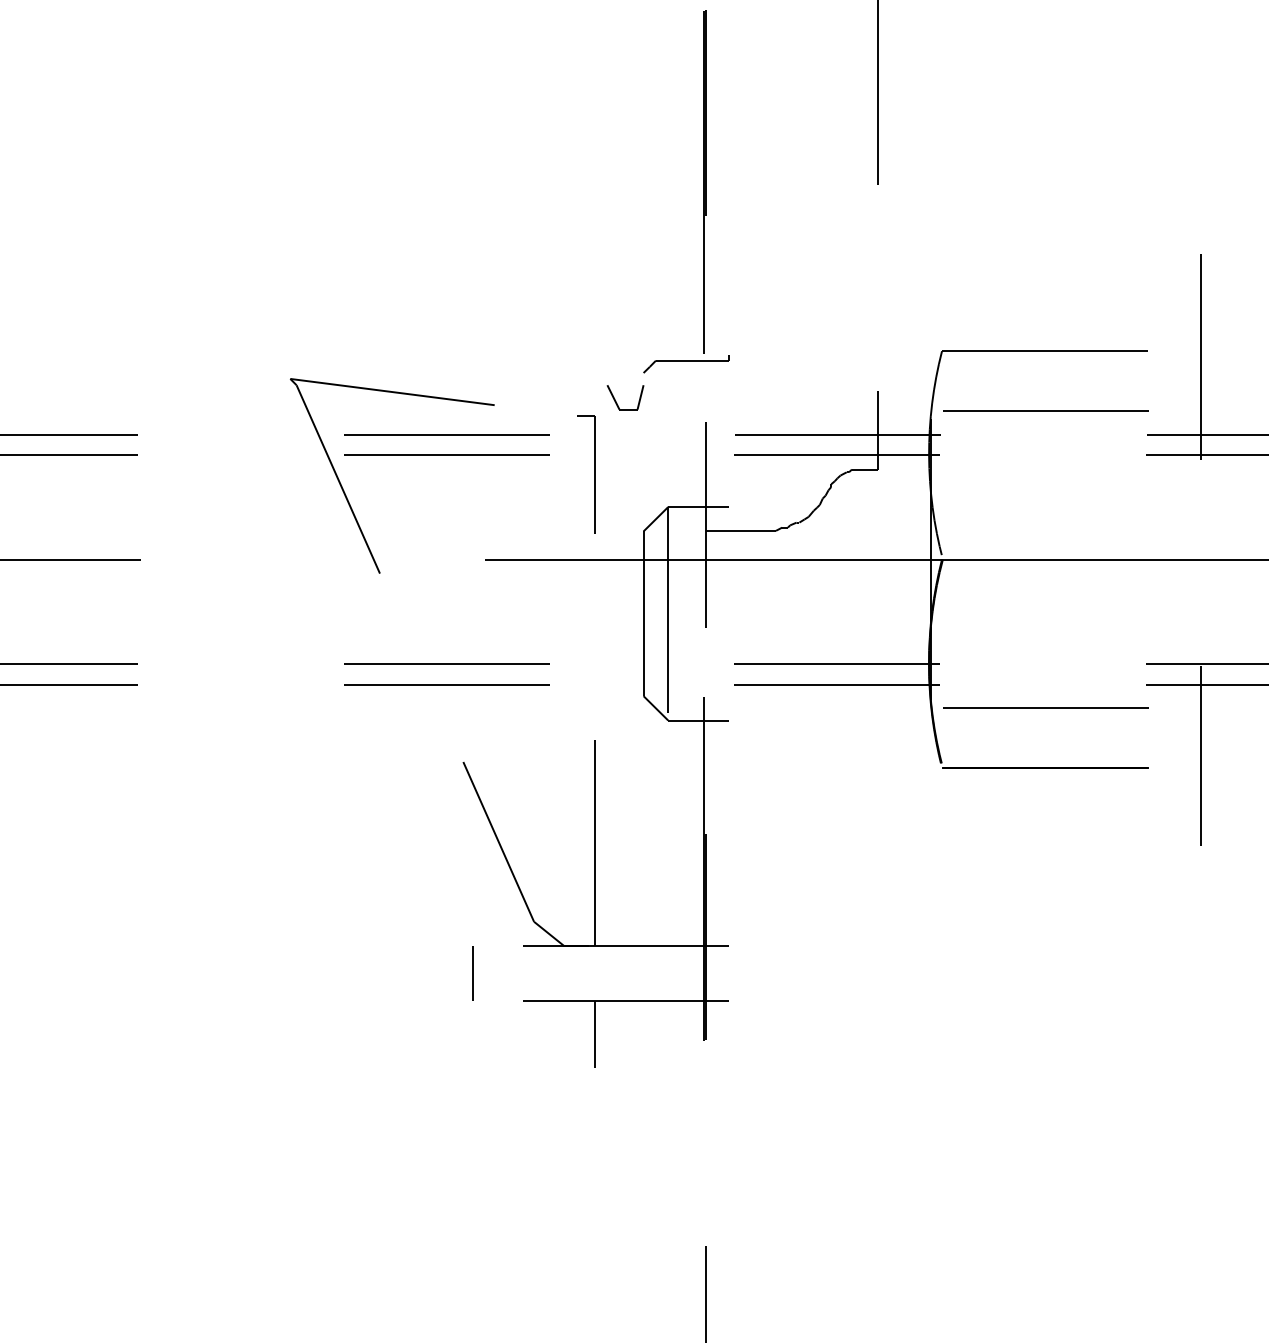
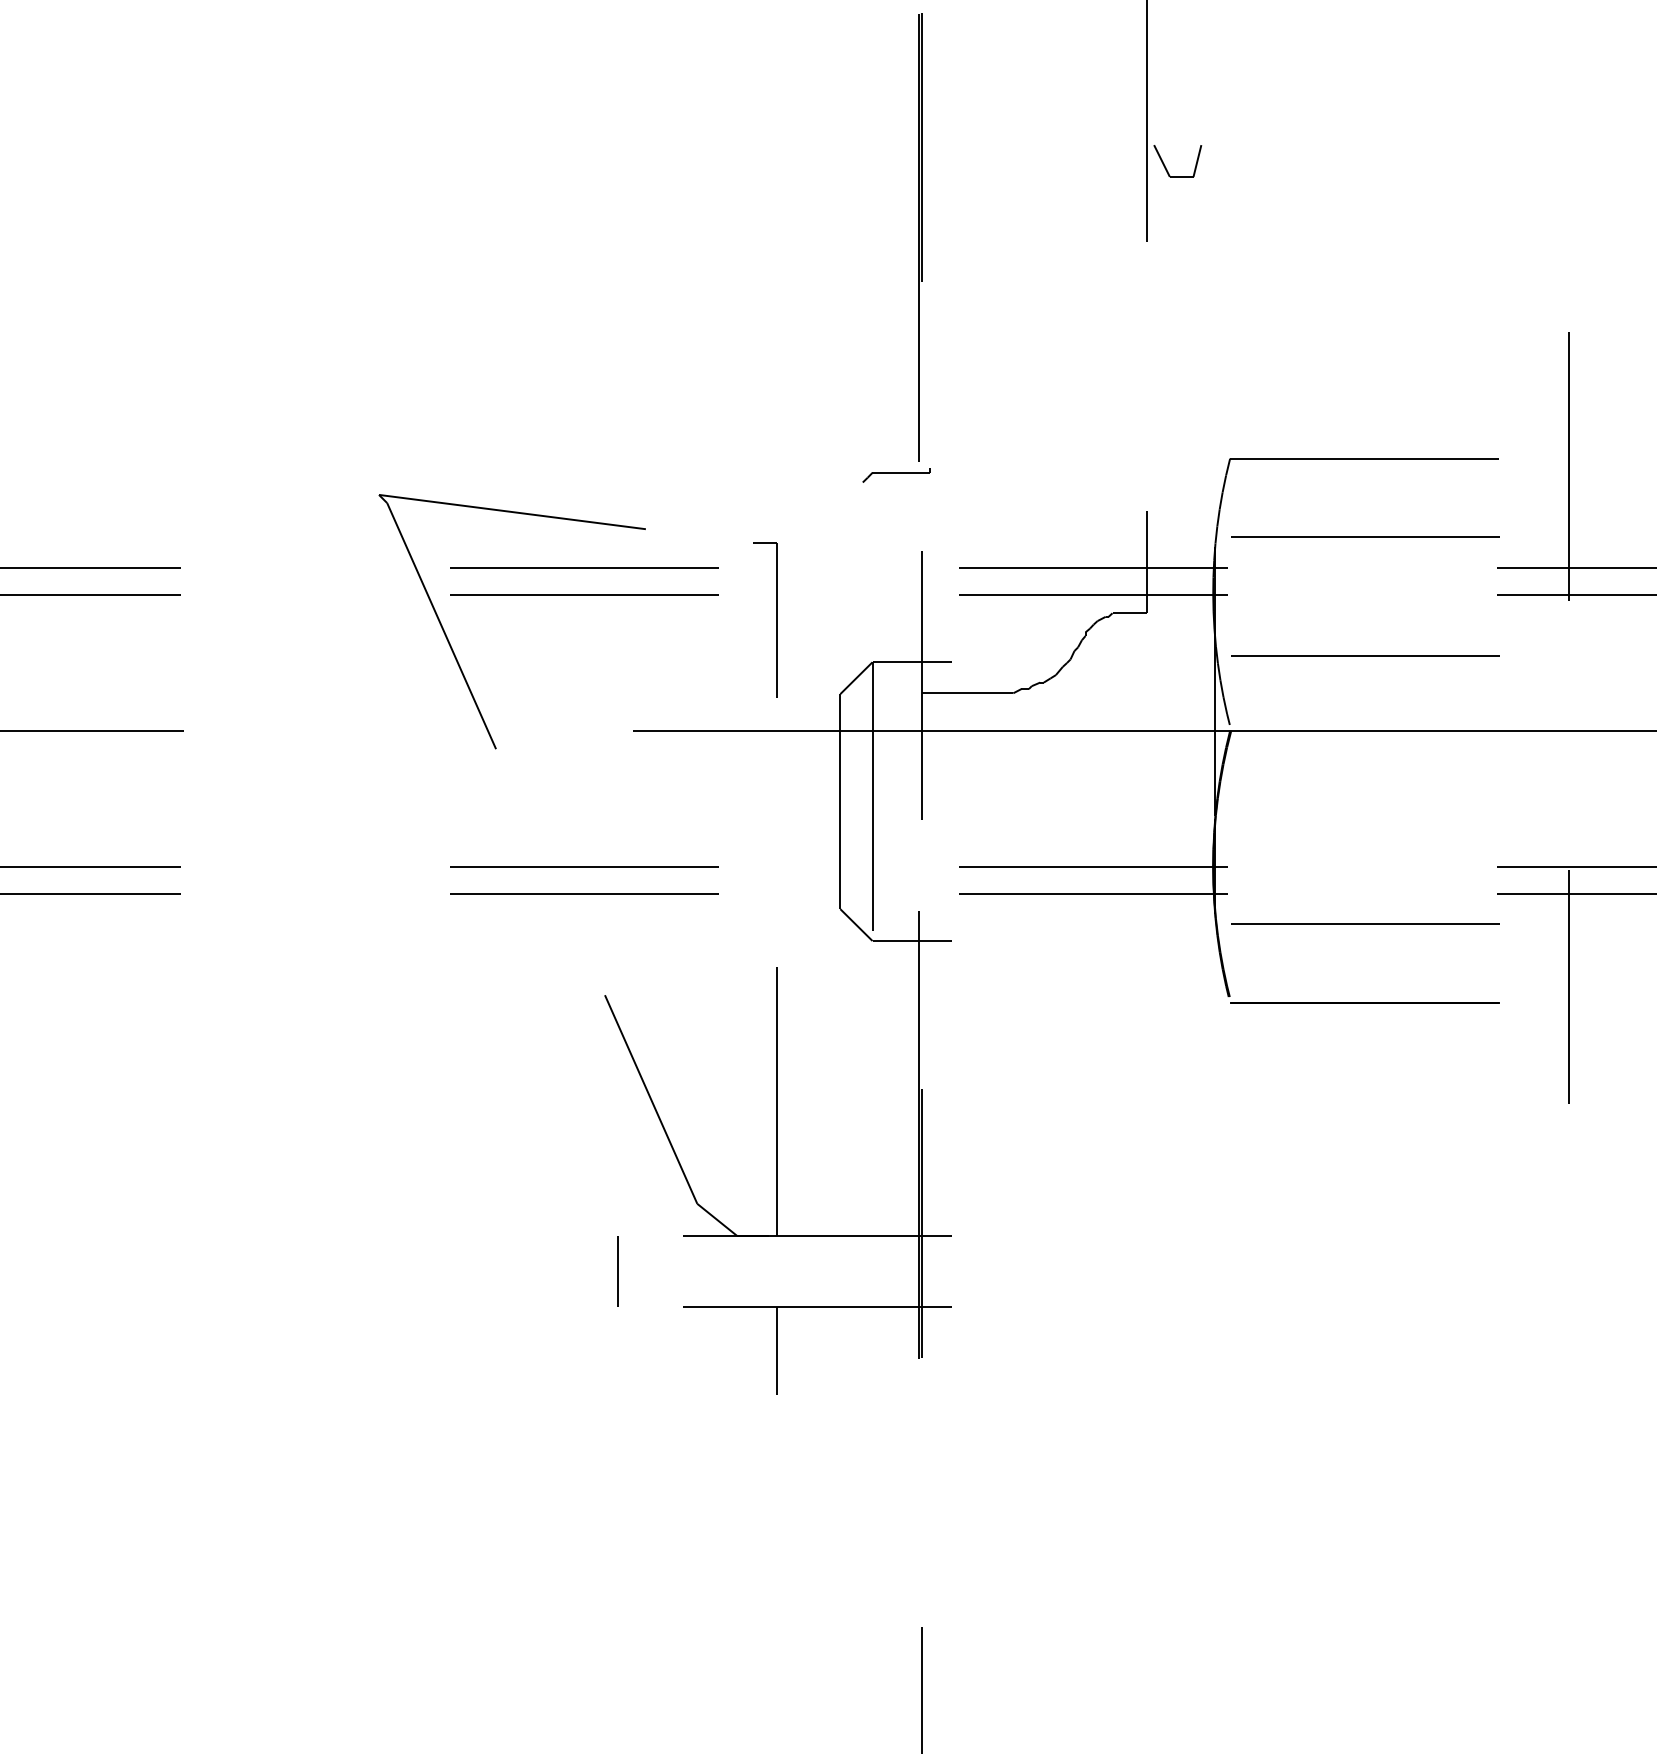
part: (686, 364) -> (896, 475), size x0.6
part: (616, 402) -> (1166, 167), moved
line: (1045, 501) -> (1365, 655), added

